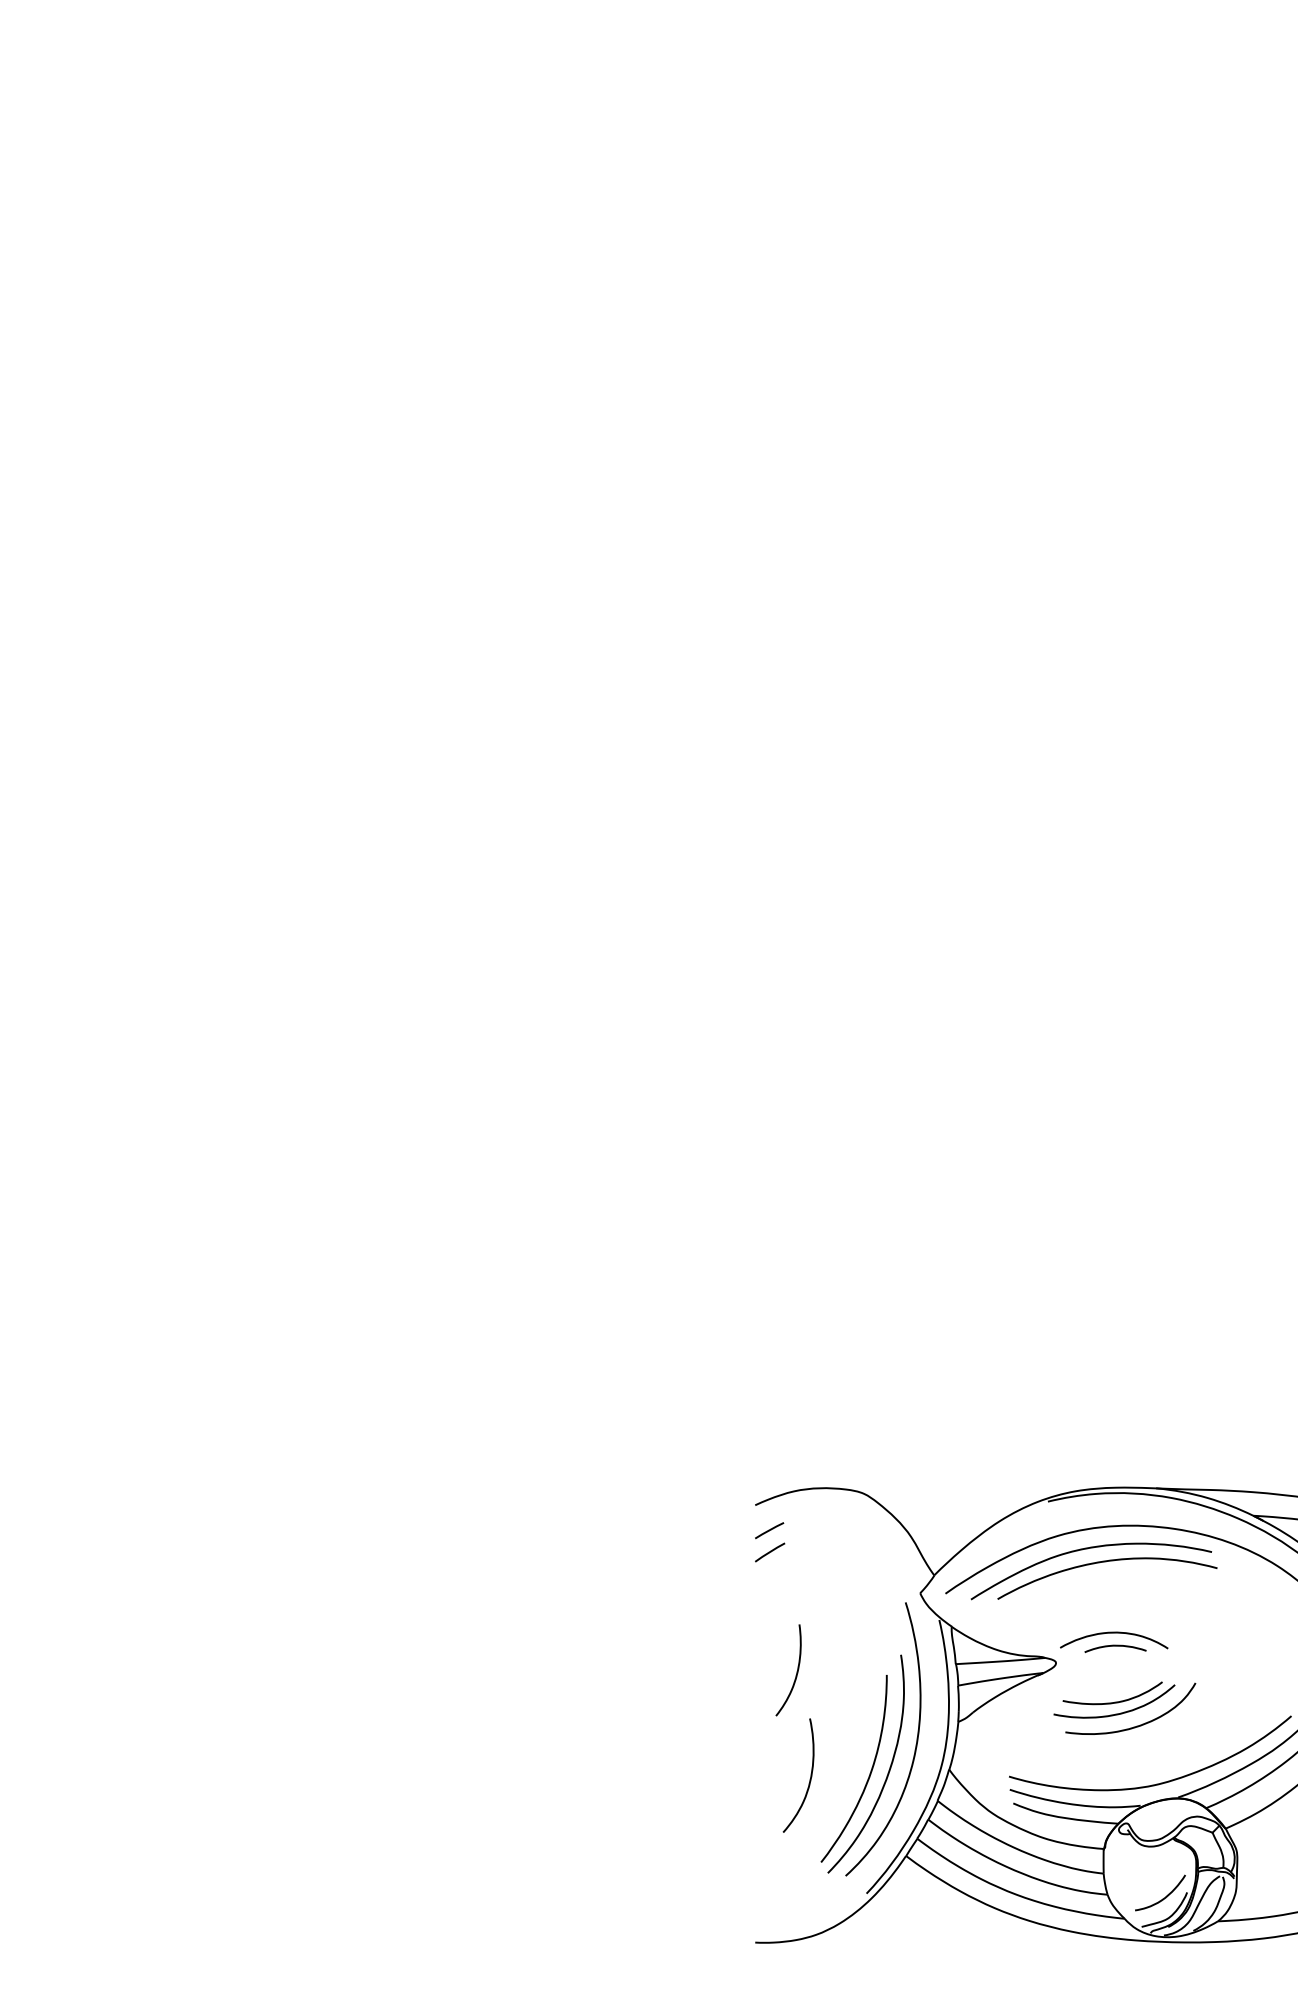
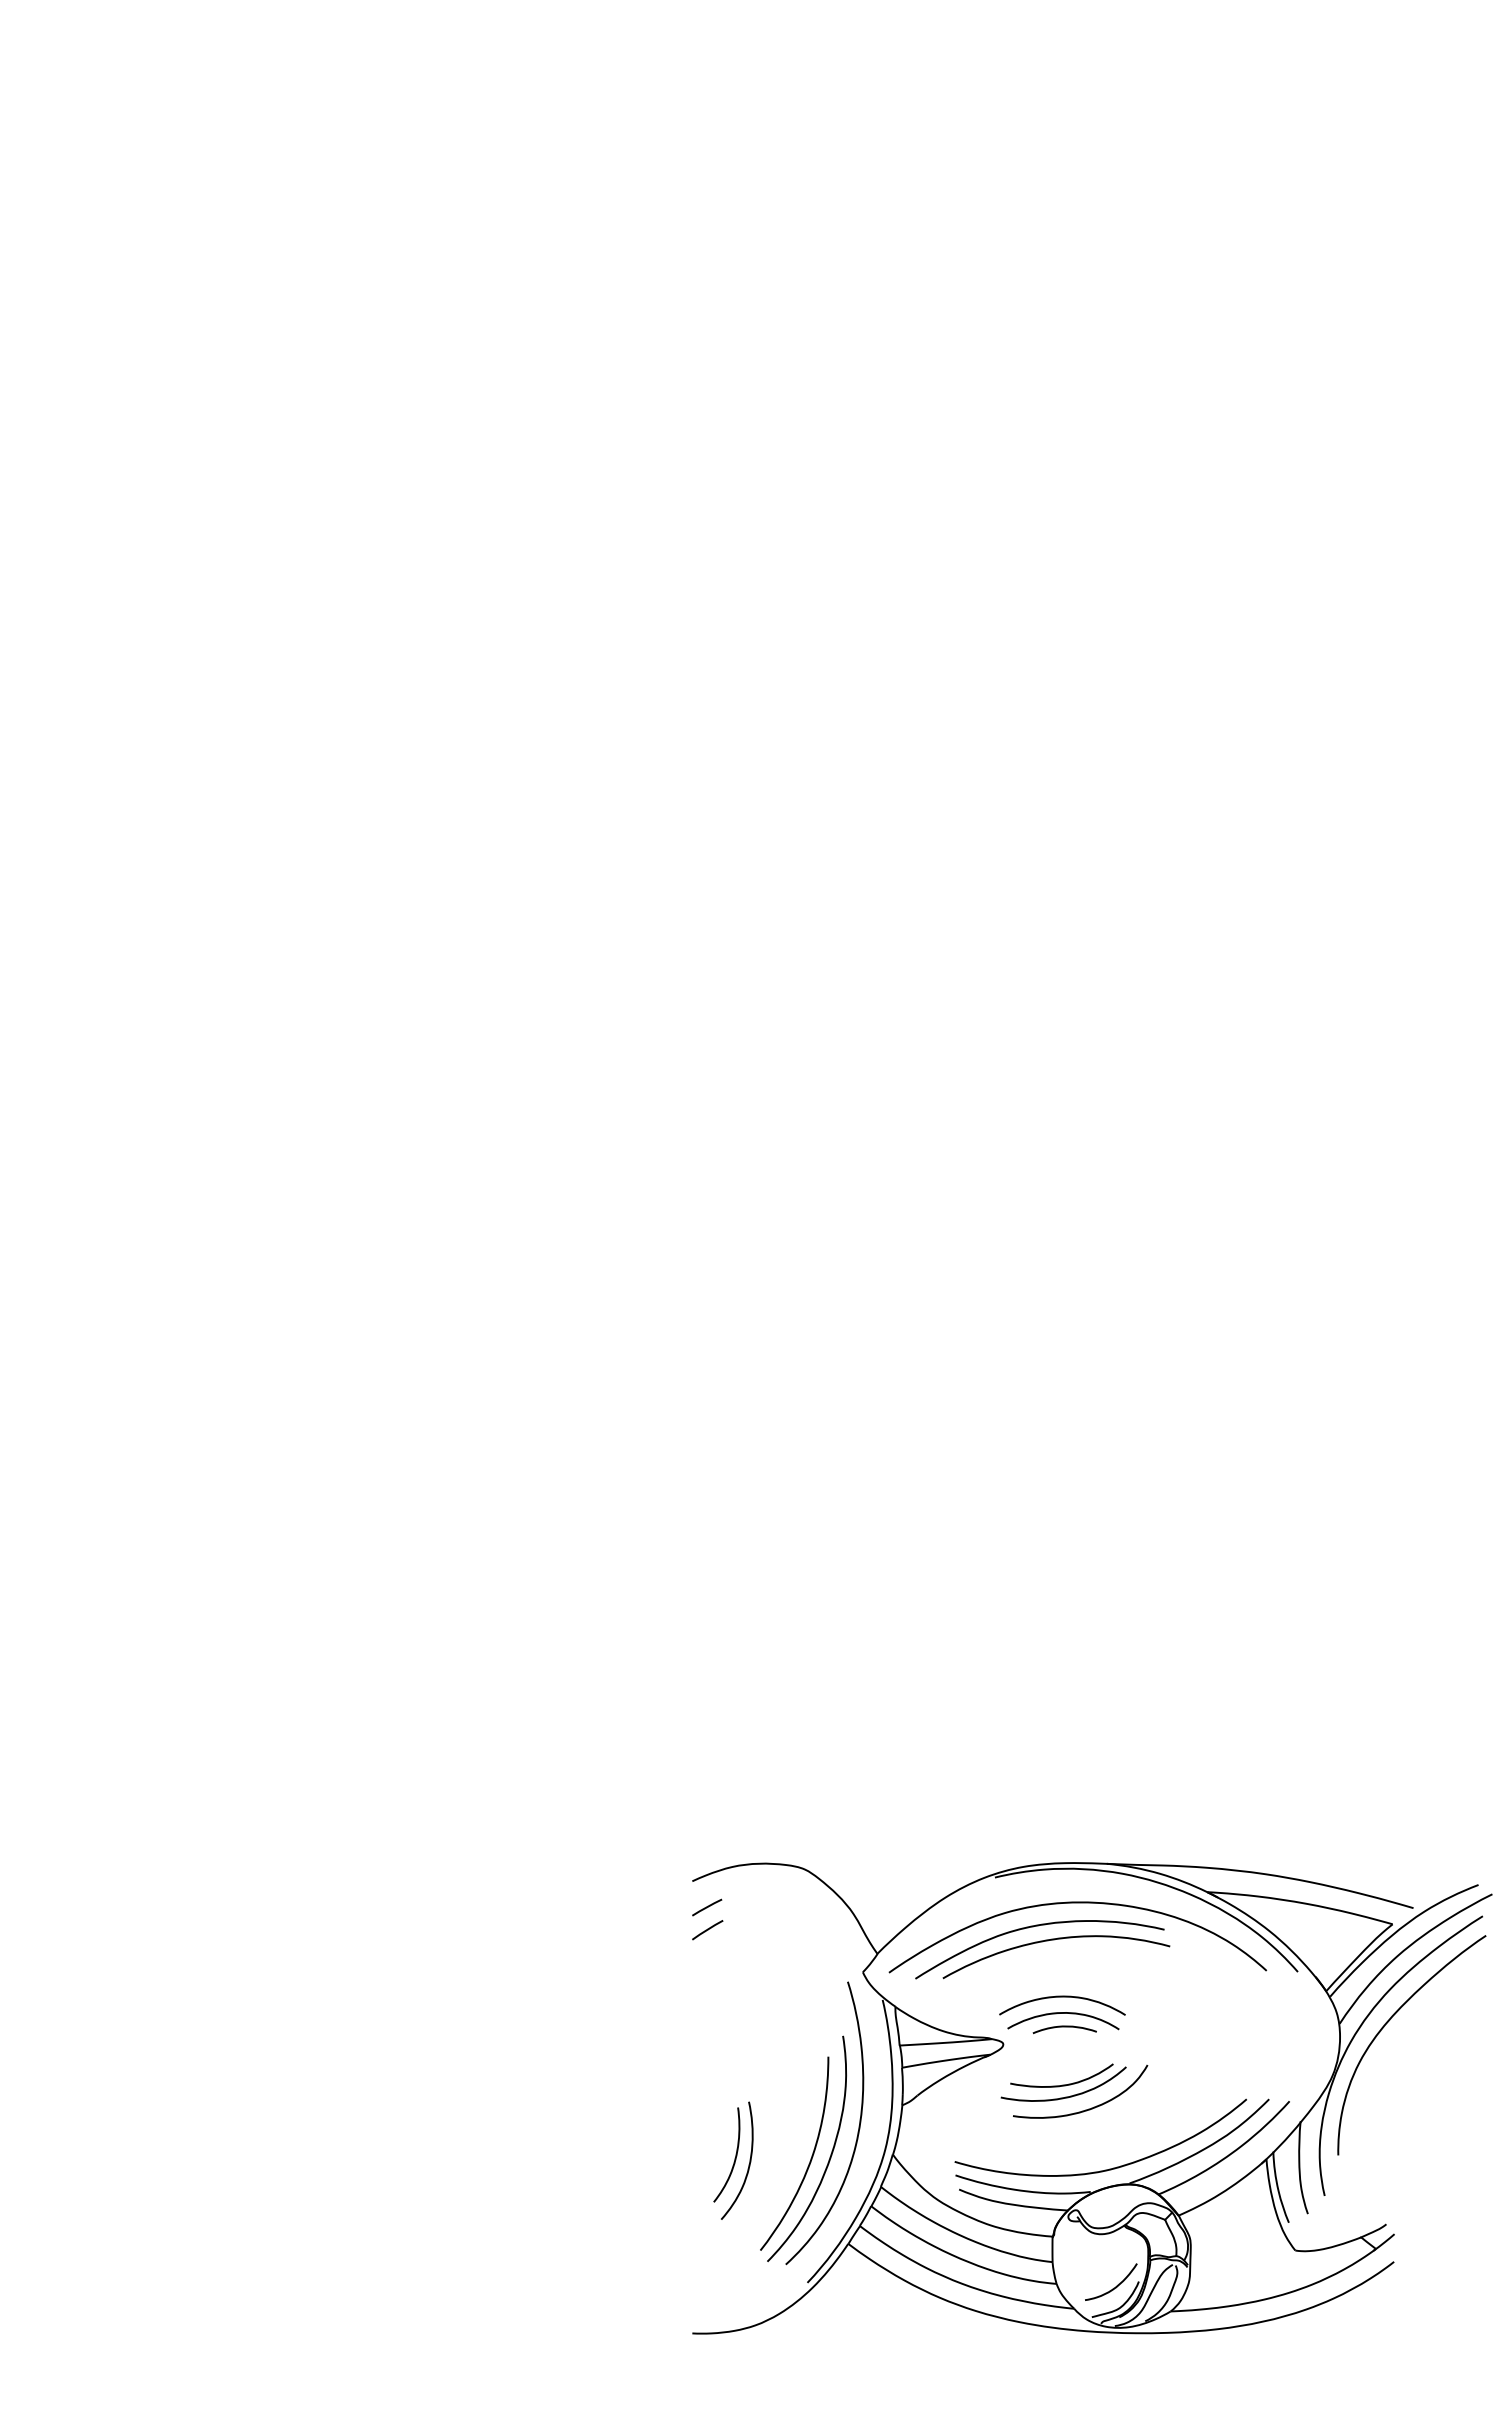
curve: (1113, 1617) -> (1062, 1997), added
curve: (796, 1673) -> (734, 2158), moved

